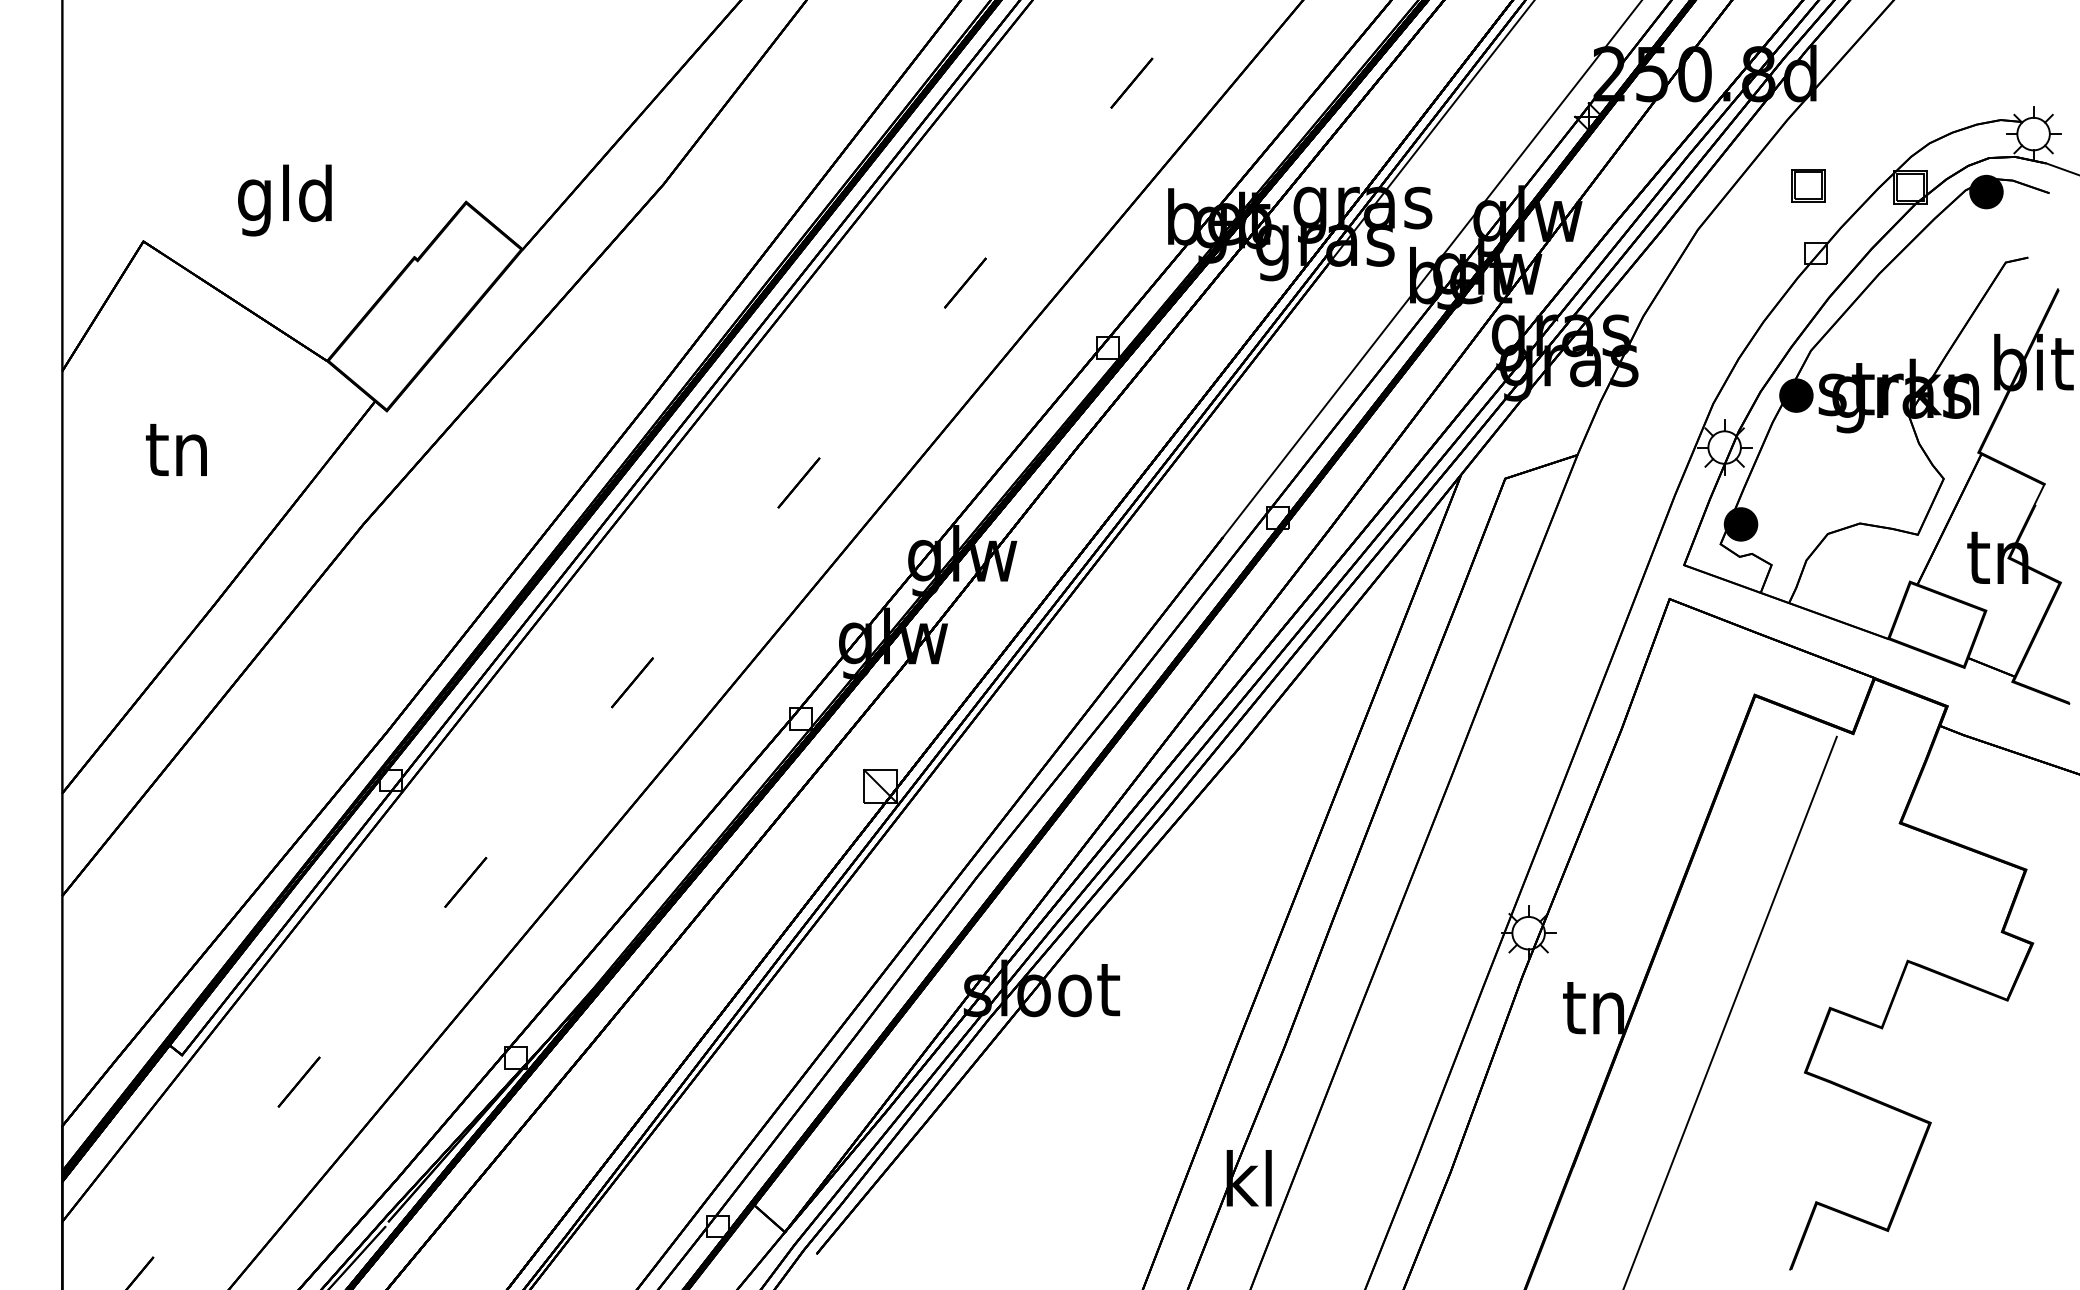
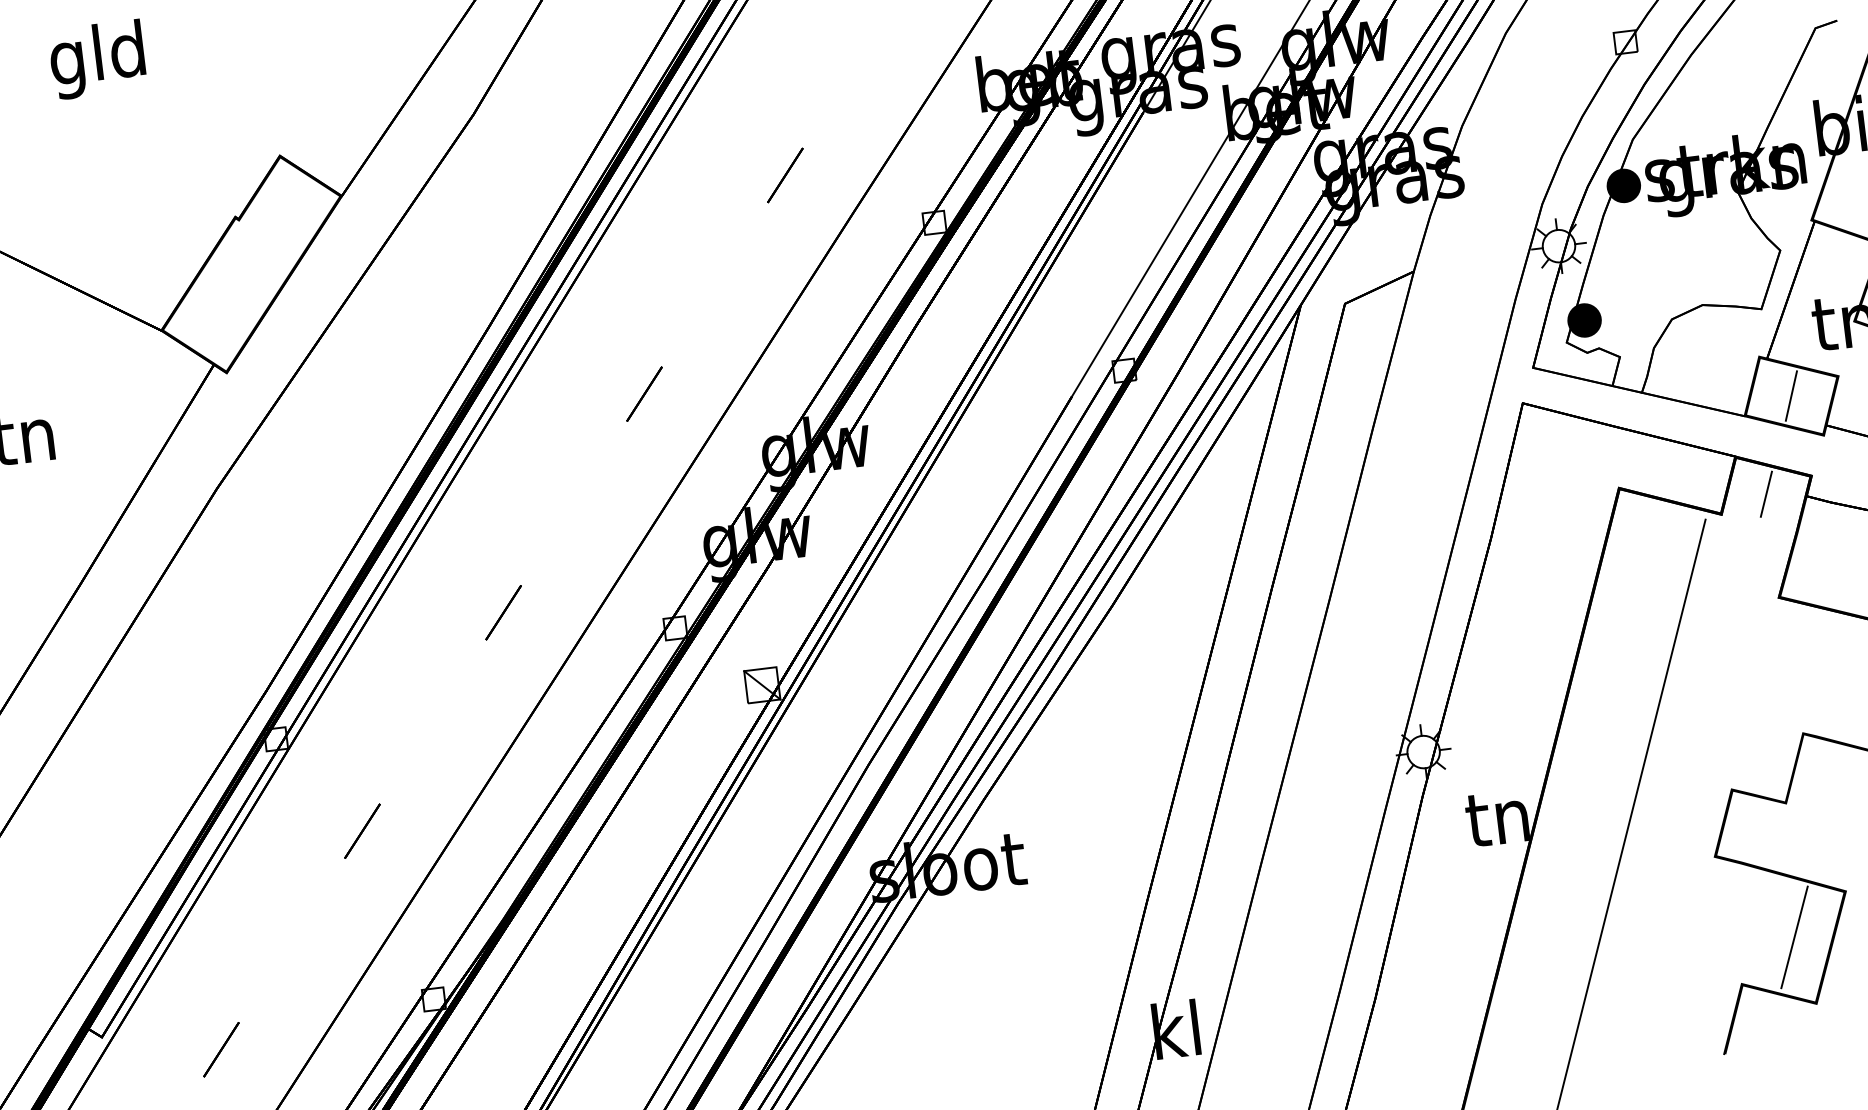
text: (284, 200) -> (97, 59), moved
line: (1936, 624) -> (1790, 395), added
line: (1900, 718) -> (1766, 493), added
line: (1873, 1162) -> (1793, 937), added

